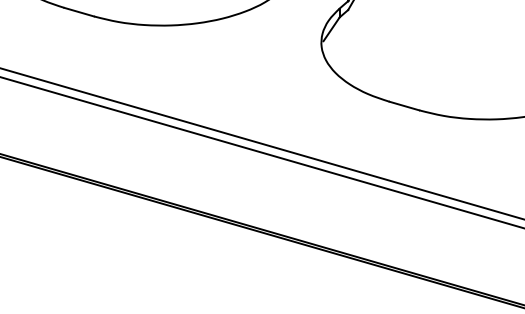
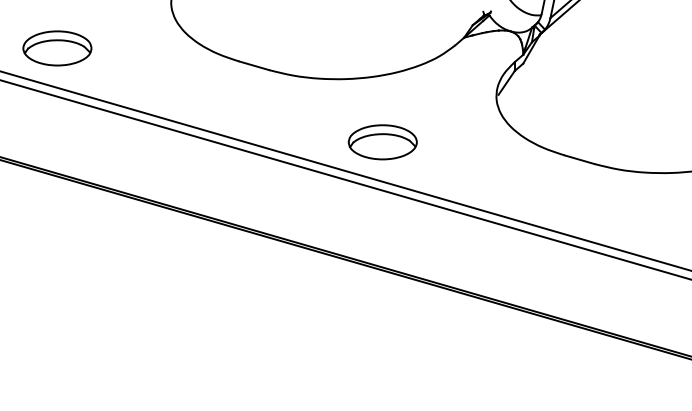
part: (207, 88) -> (382, 142), added

